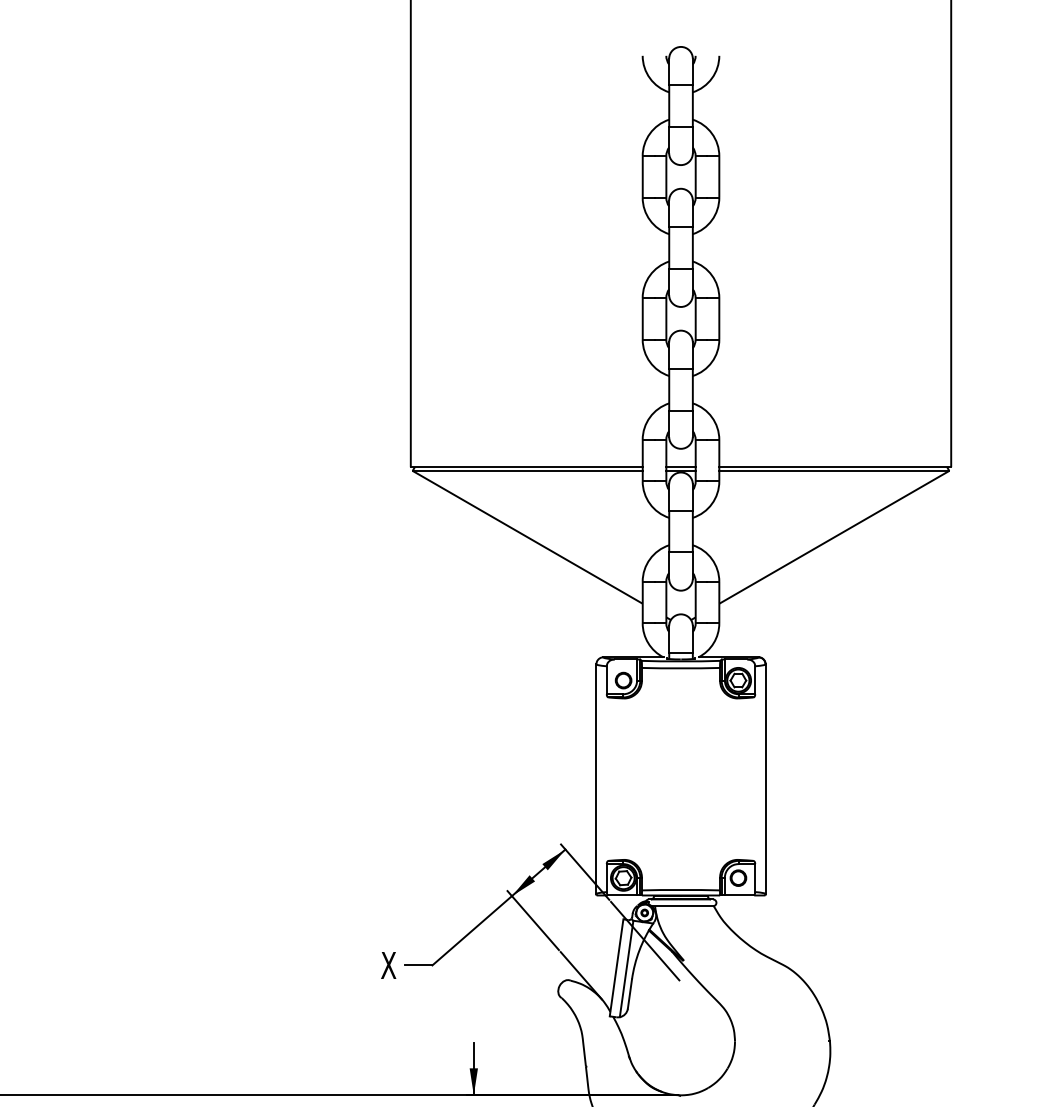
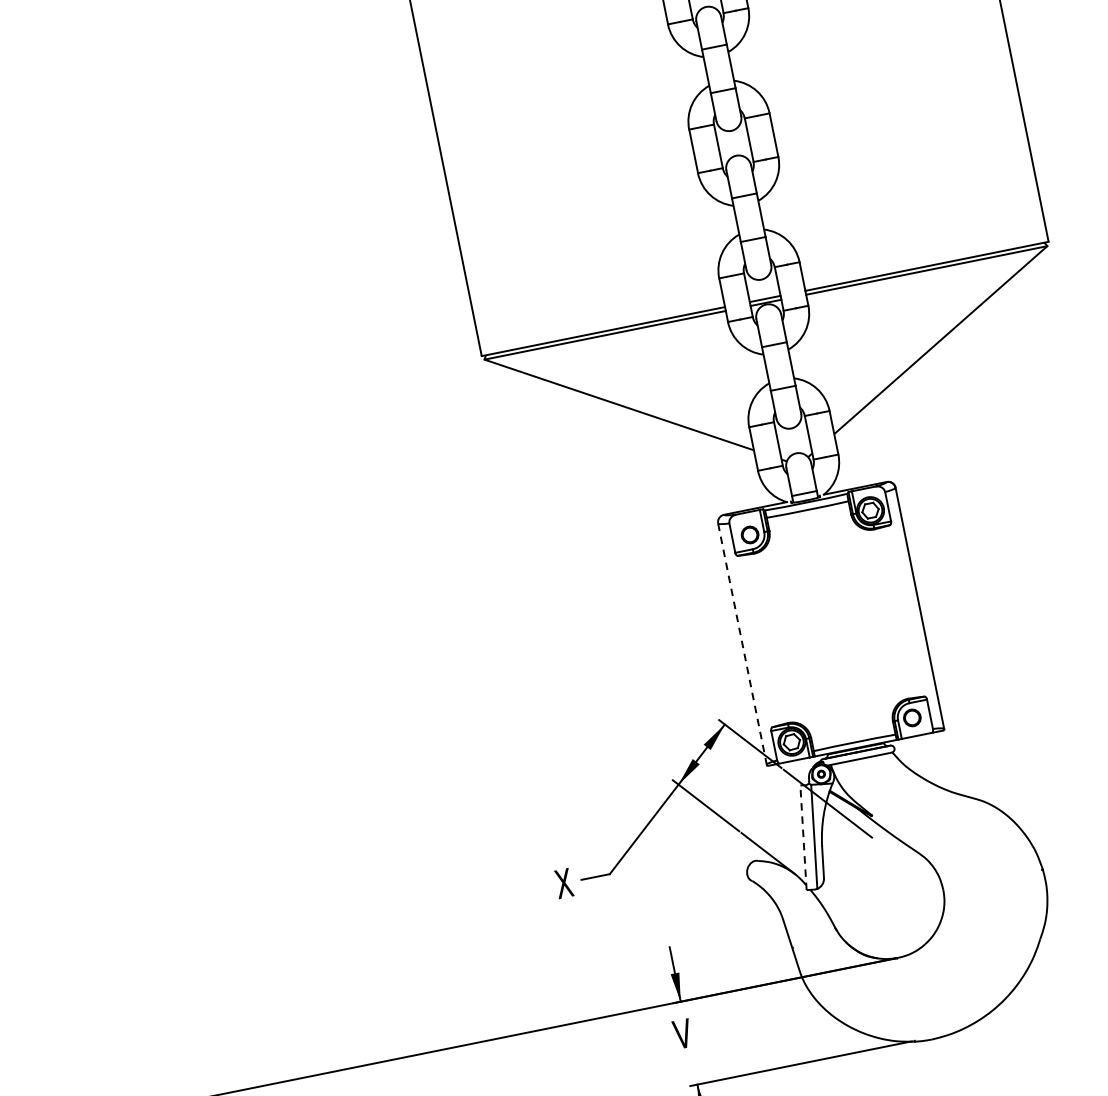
line: (596, 779) -> (742, 644), solid -> dashed
line: (616, 967) -> (803, 837), solid -> dashed

